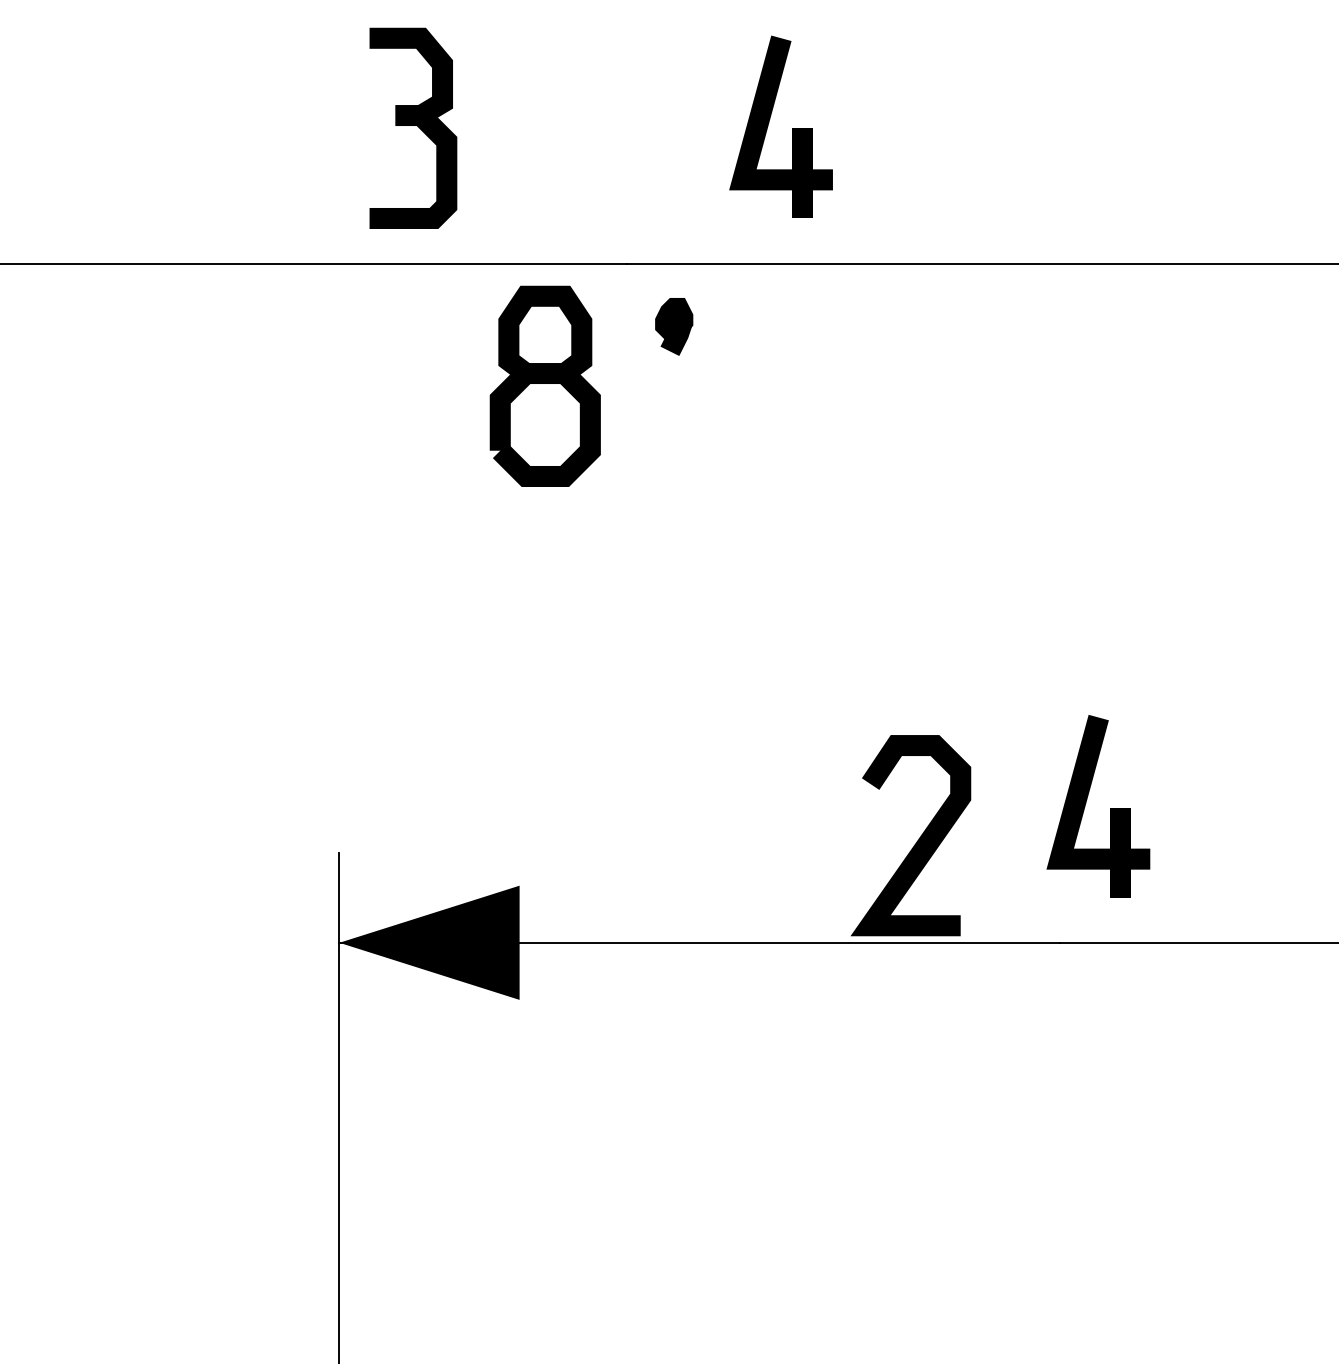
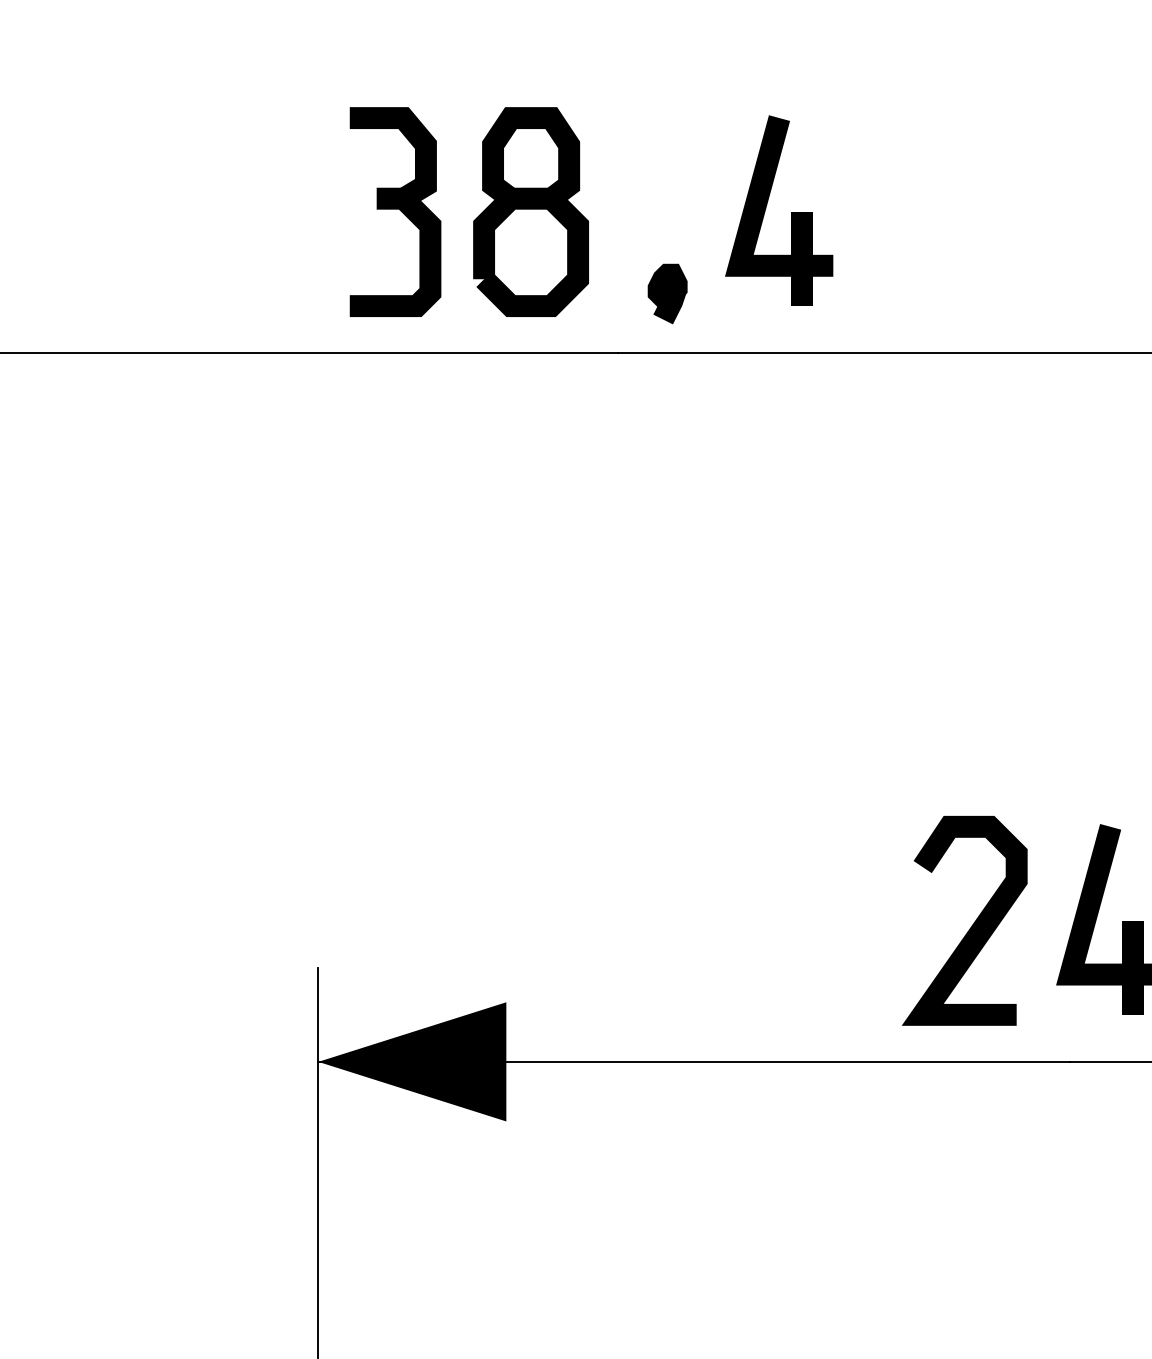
part: (674, 326) -> (667, 293), moved
part: (544, 385) -> (530, 211), moved
curve: (916, 841) -> (970, 926), moved

